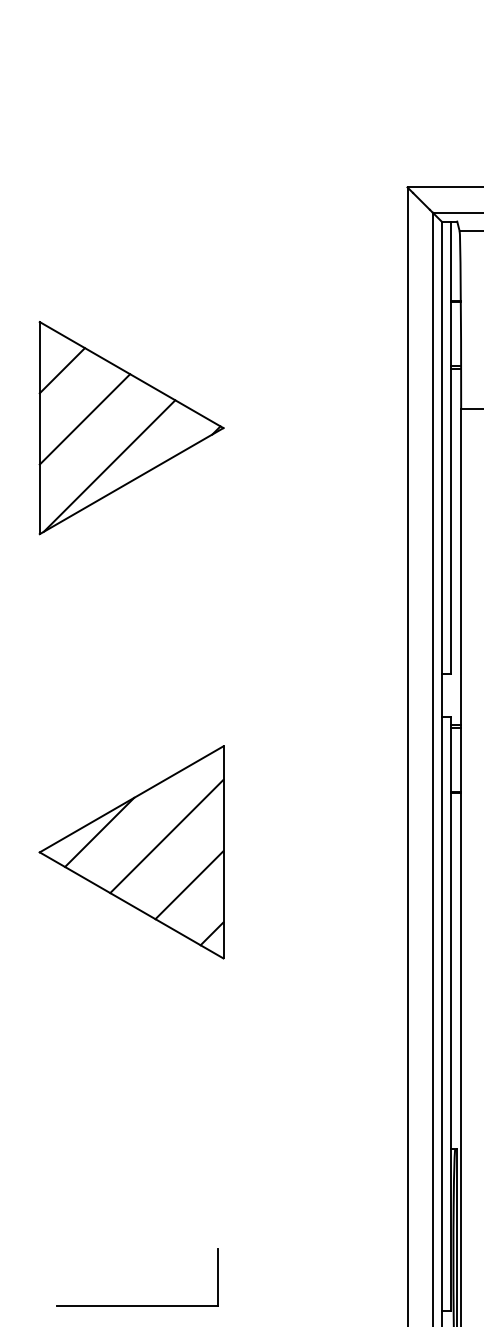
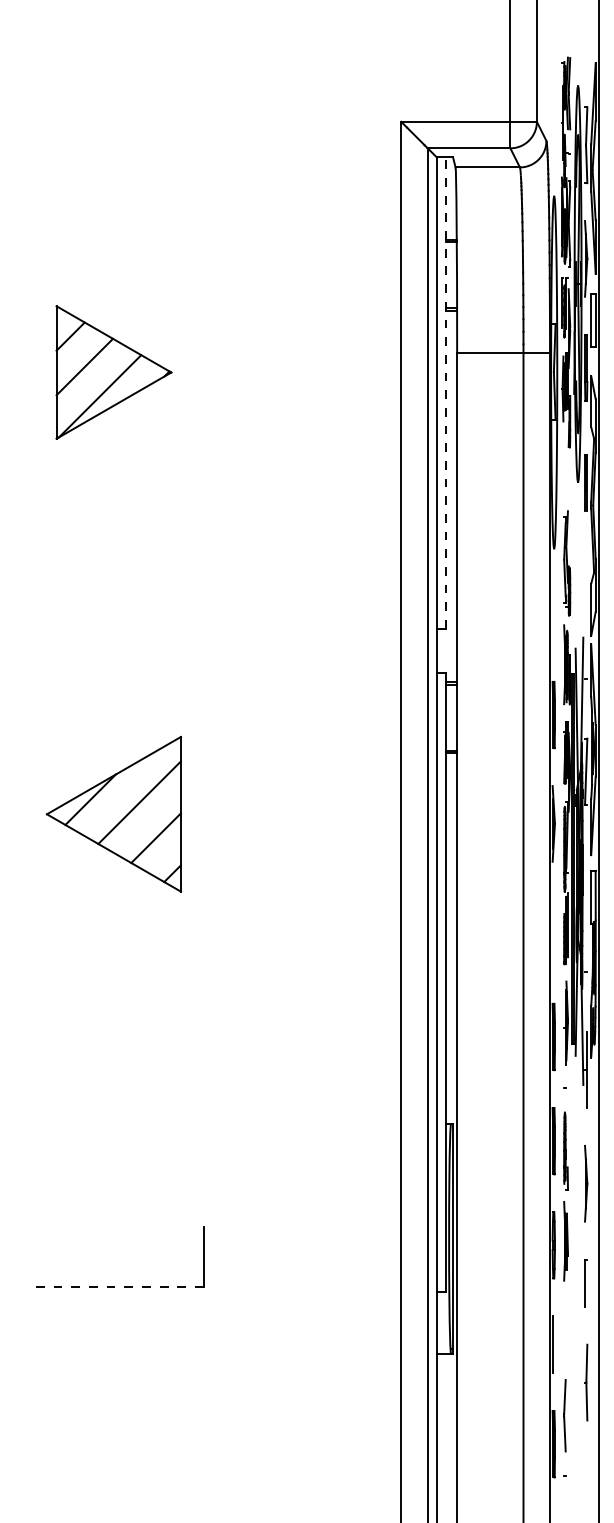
part: (131, 428) -> (113, 372), size x0.6
line: (450, 448) -> (446, 393), solid -> dashed
part: (131, 851) -> (113, 813), size x0.7
line: (136, 1306) -> (119, 1287), solid -> dashed

